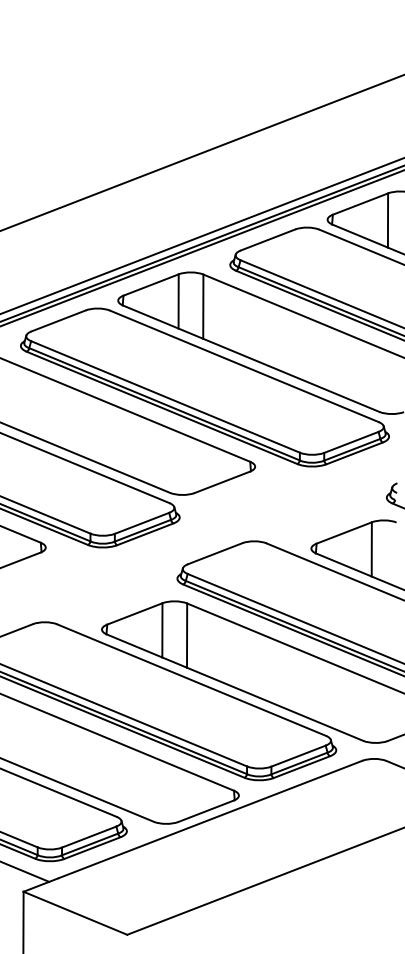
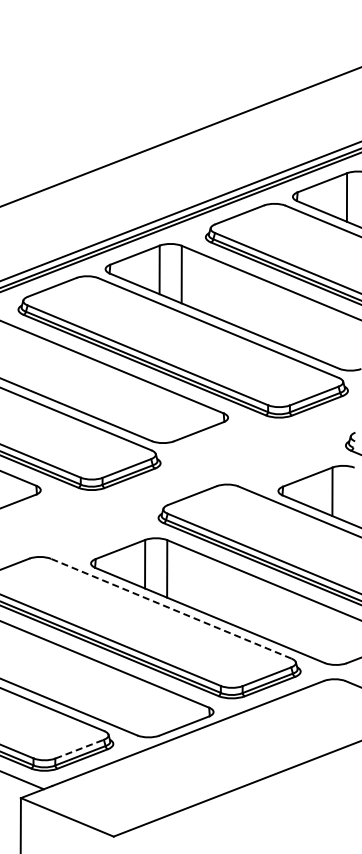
line: (190, 679) -> (170, 608), solid -> dashed
line: (90, 837) -> (80, 749), solid -> dashed

